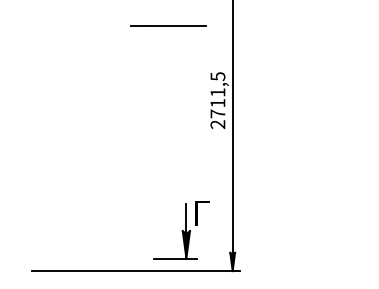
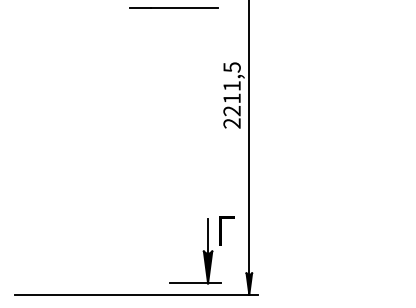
text: (217, 113) -> (231, 110), 2711,5 -> 2211,5
part: (181, 230) -> (202, 250), moved

